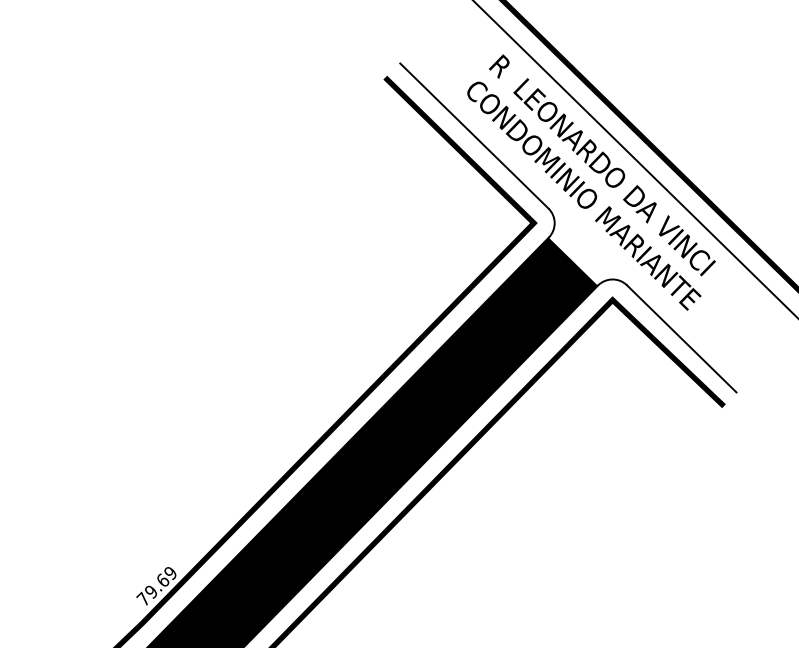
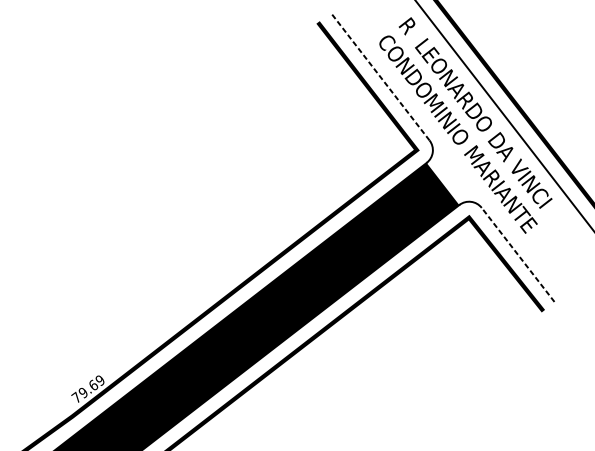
line: (474, 136) -> (380, 77), solid -> dashed
line: (681, 338) -> (517, 254), solid -> dashed

